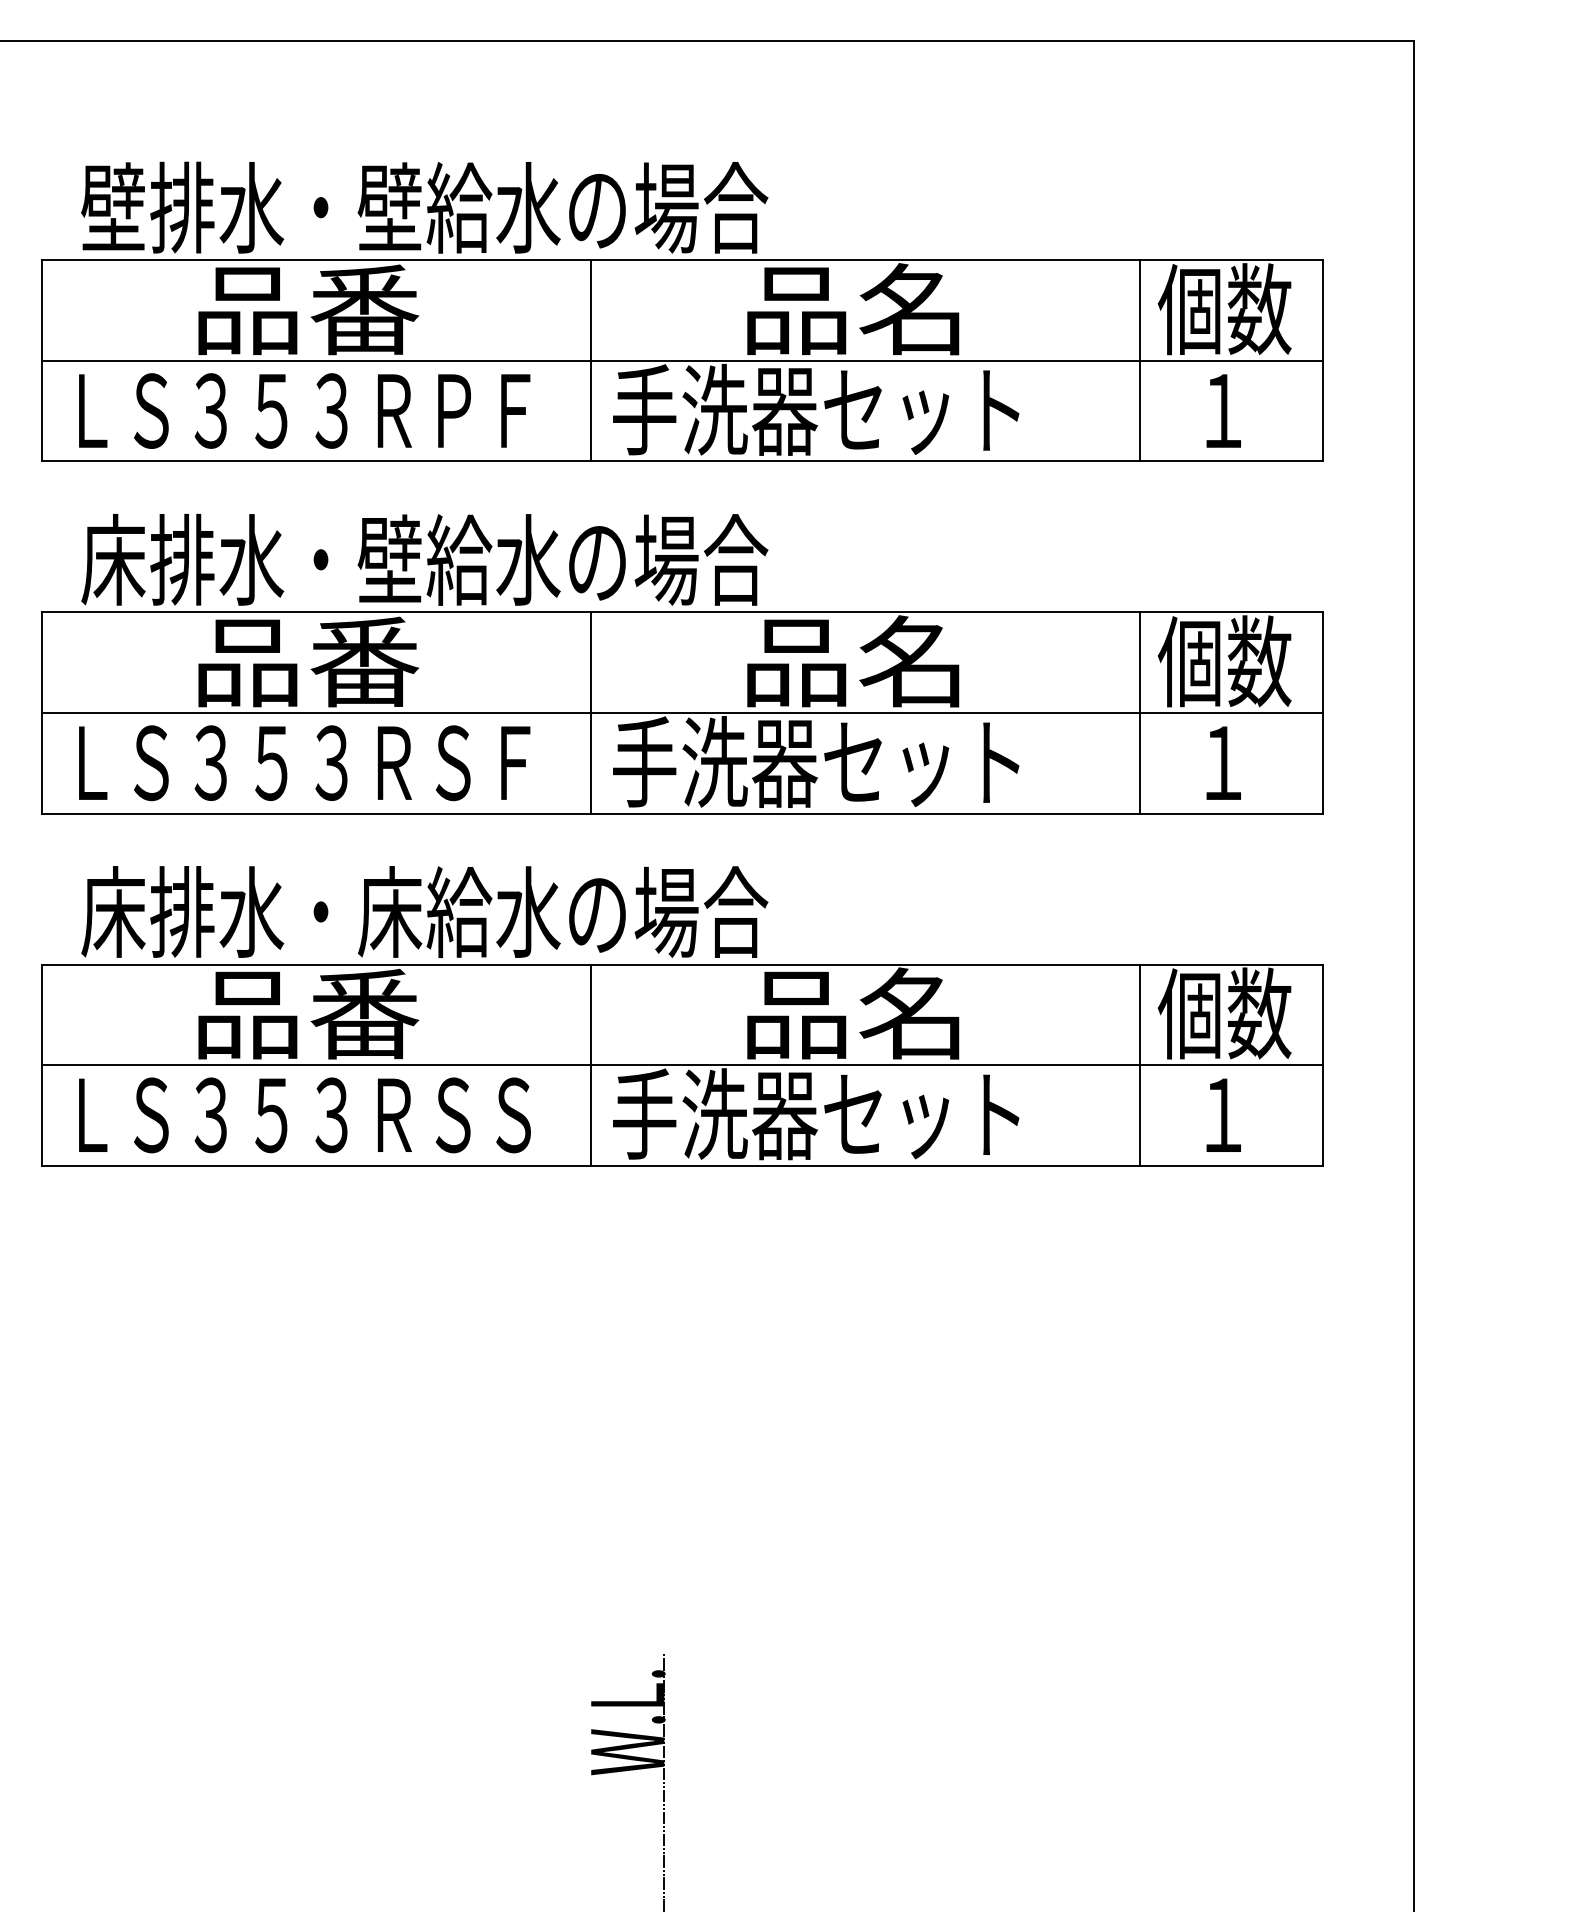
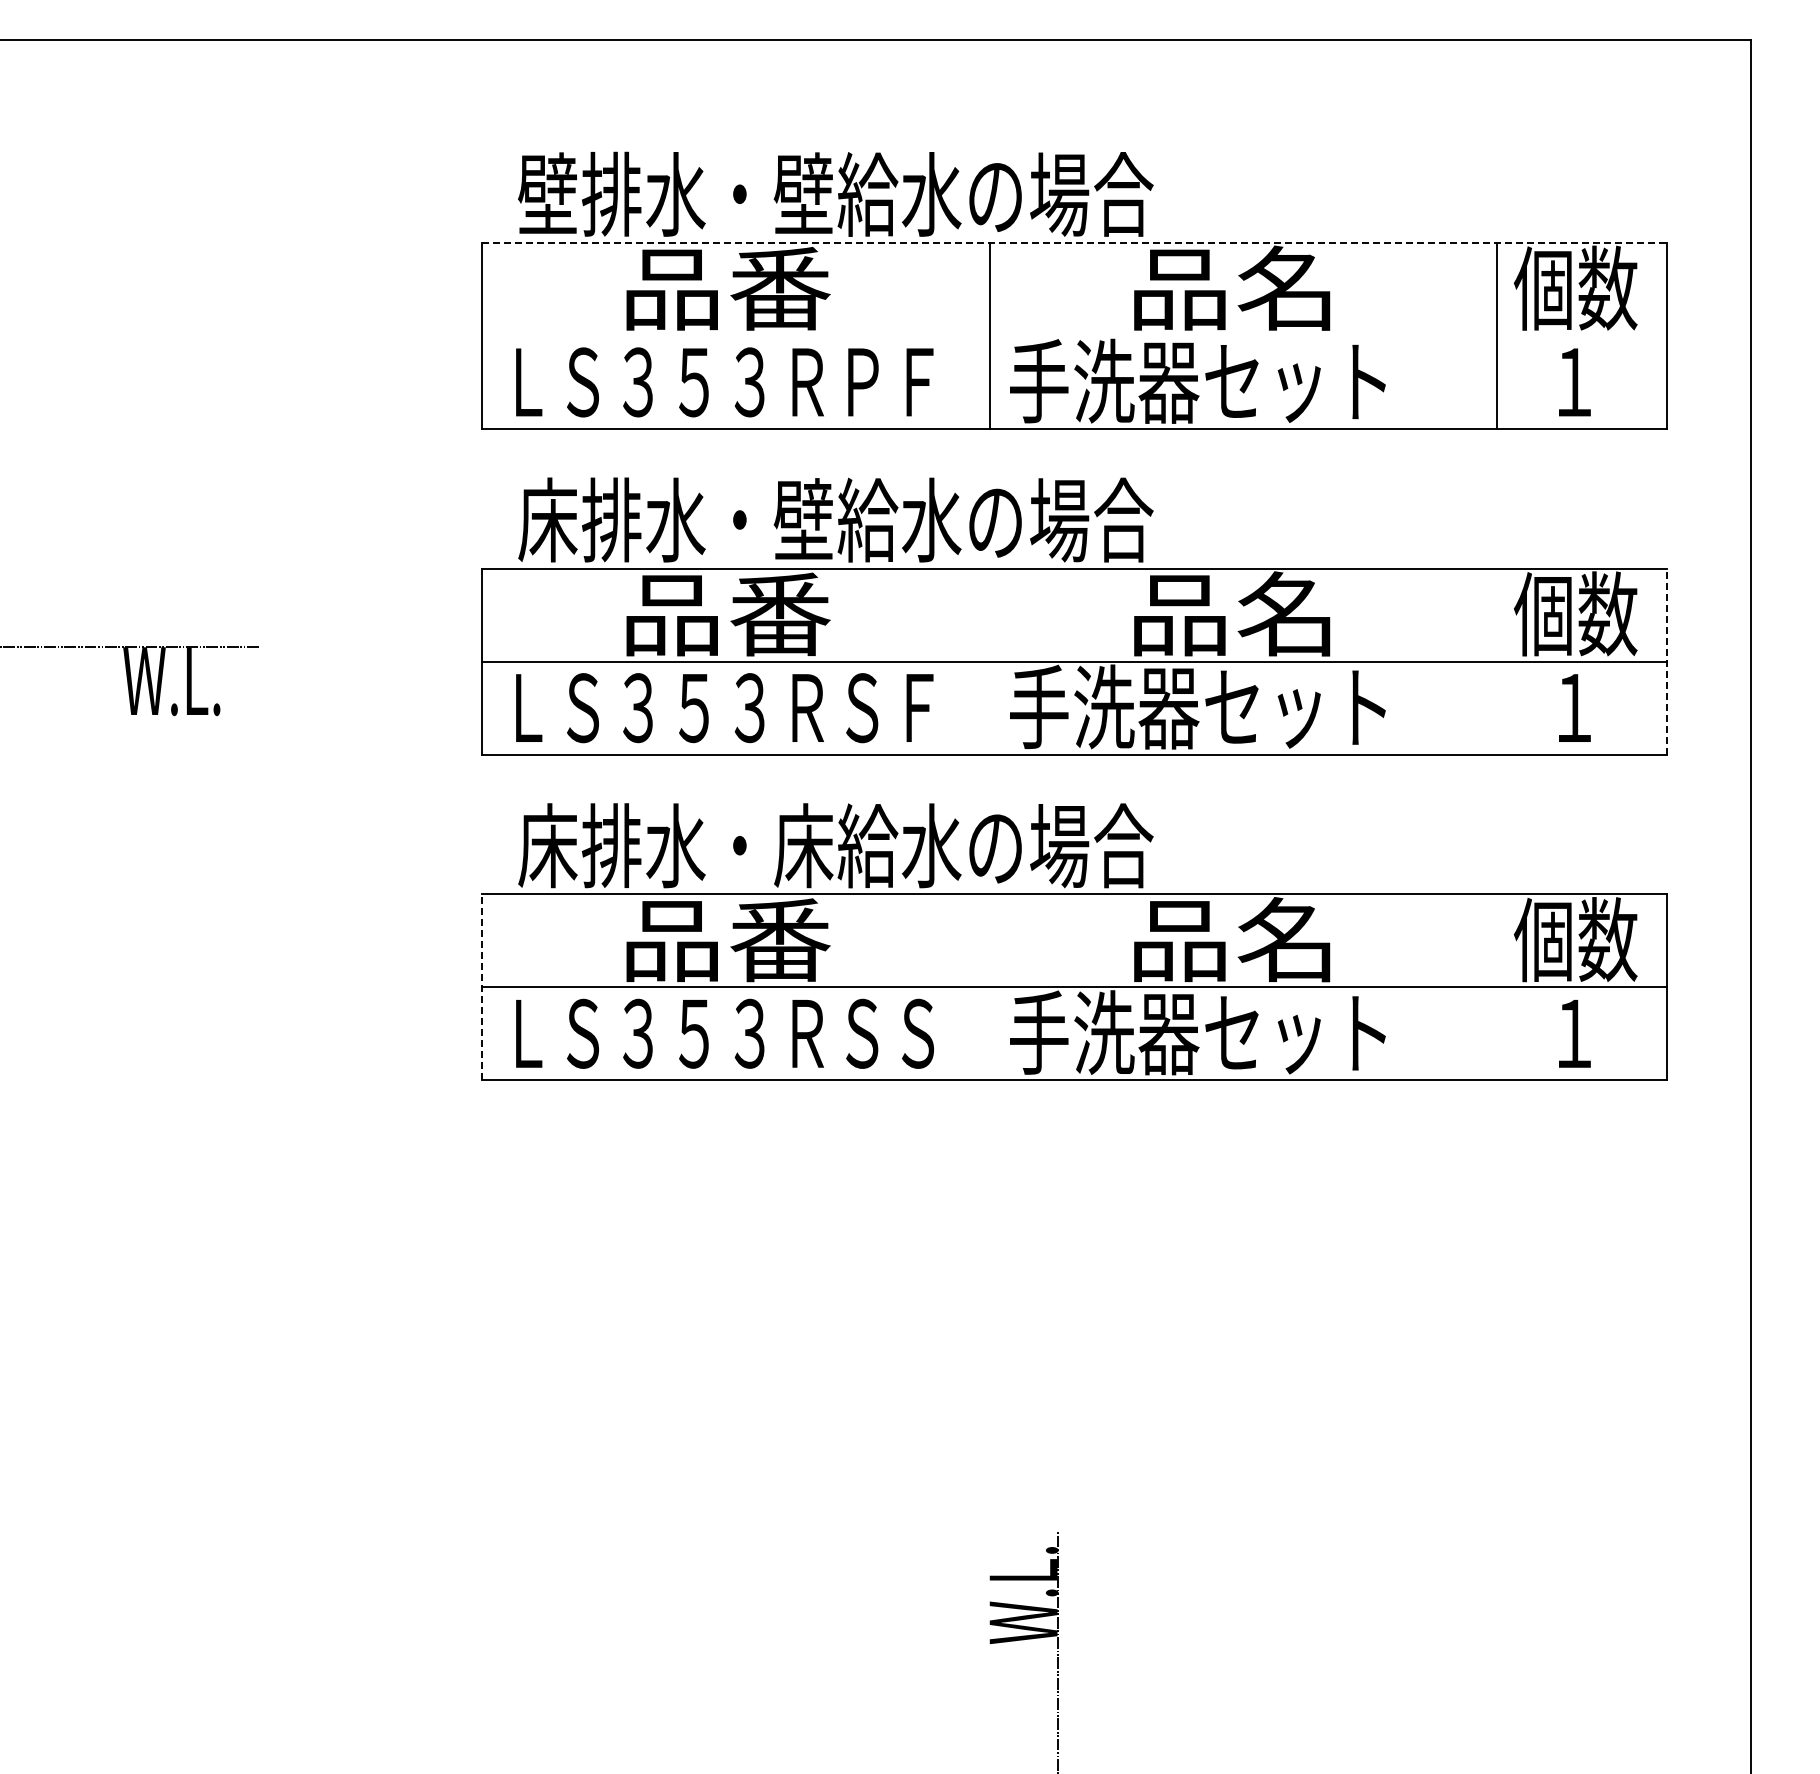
line: (682, 259) -> (1074, 242), solid -> dashed
line: (682, 360) -> (1074, 335), removed
line: (590, 712) -> (989, 661), removed
line: (1140, 712) -> (1497, 661), removed
line: (1322, 712) -> (1666, 661), solid -> dashed
line: (42, 1064) -> (482, 986), solid -> dashed
line: (590, 1065) -> (989, 987), removed
line: (1140, 1065) -> (1497, 987), removed

